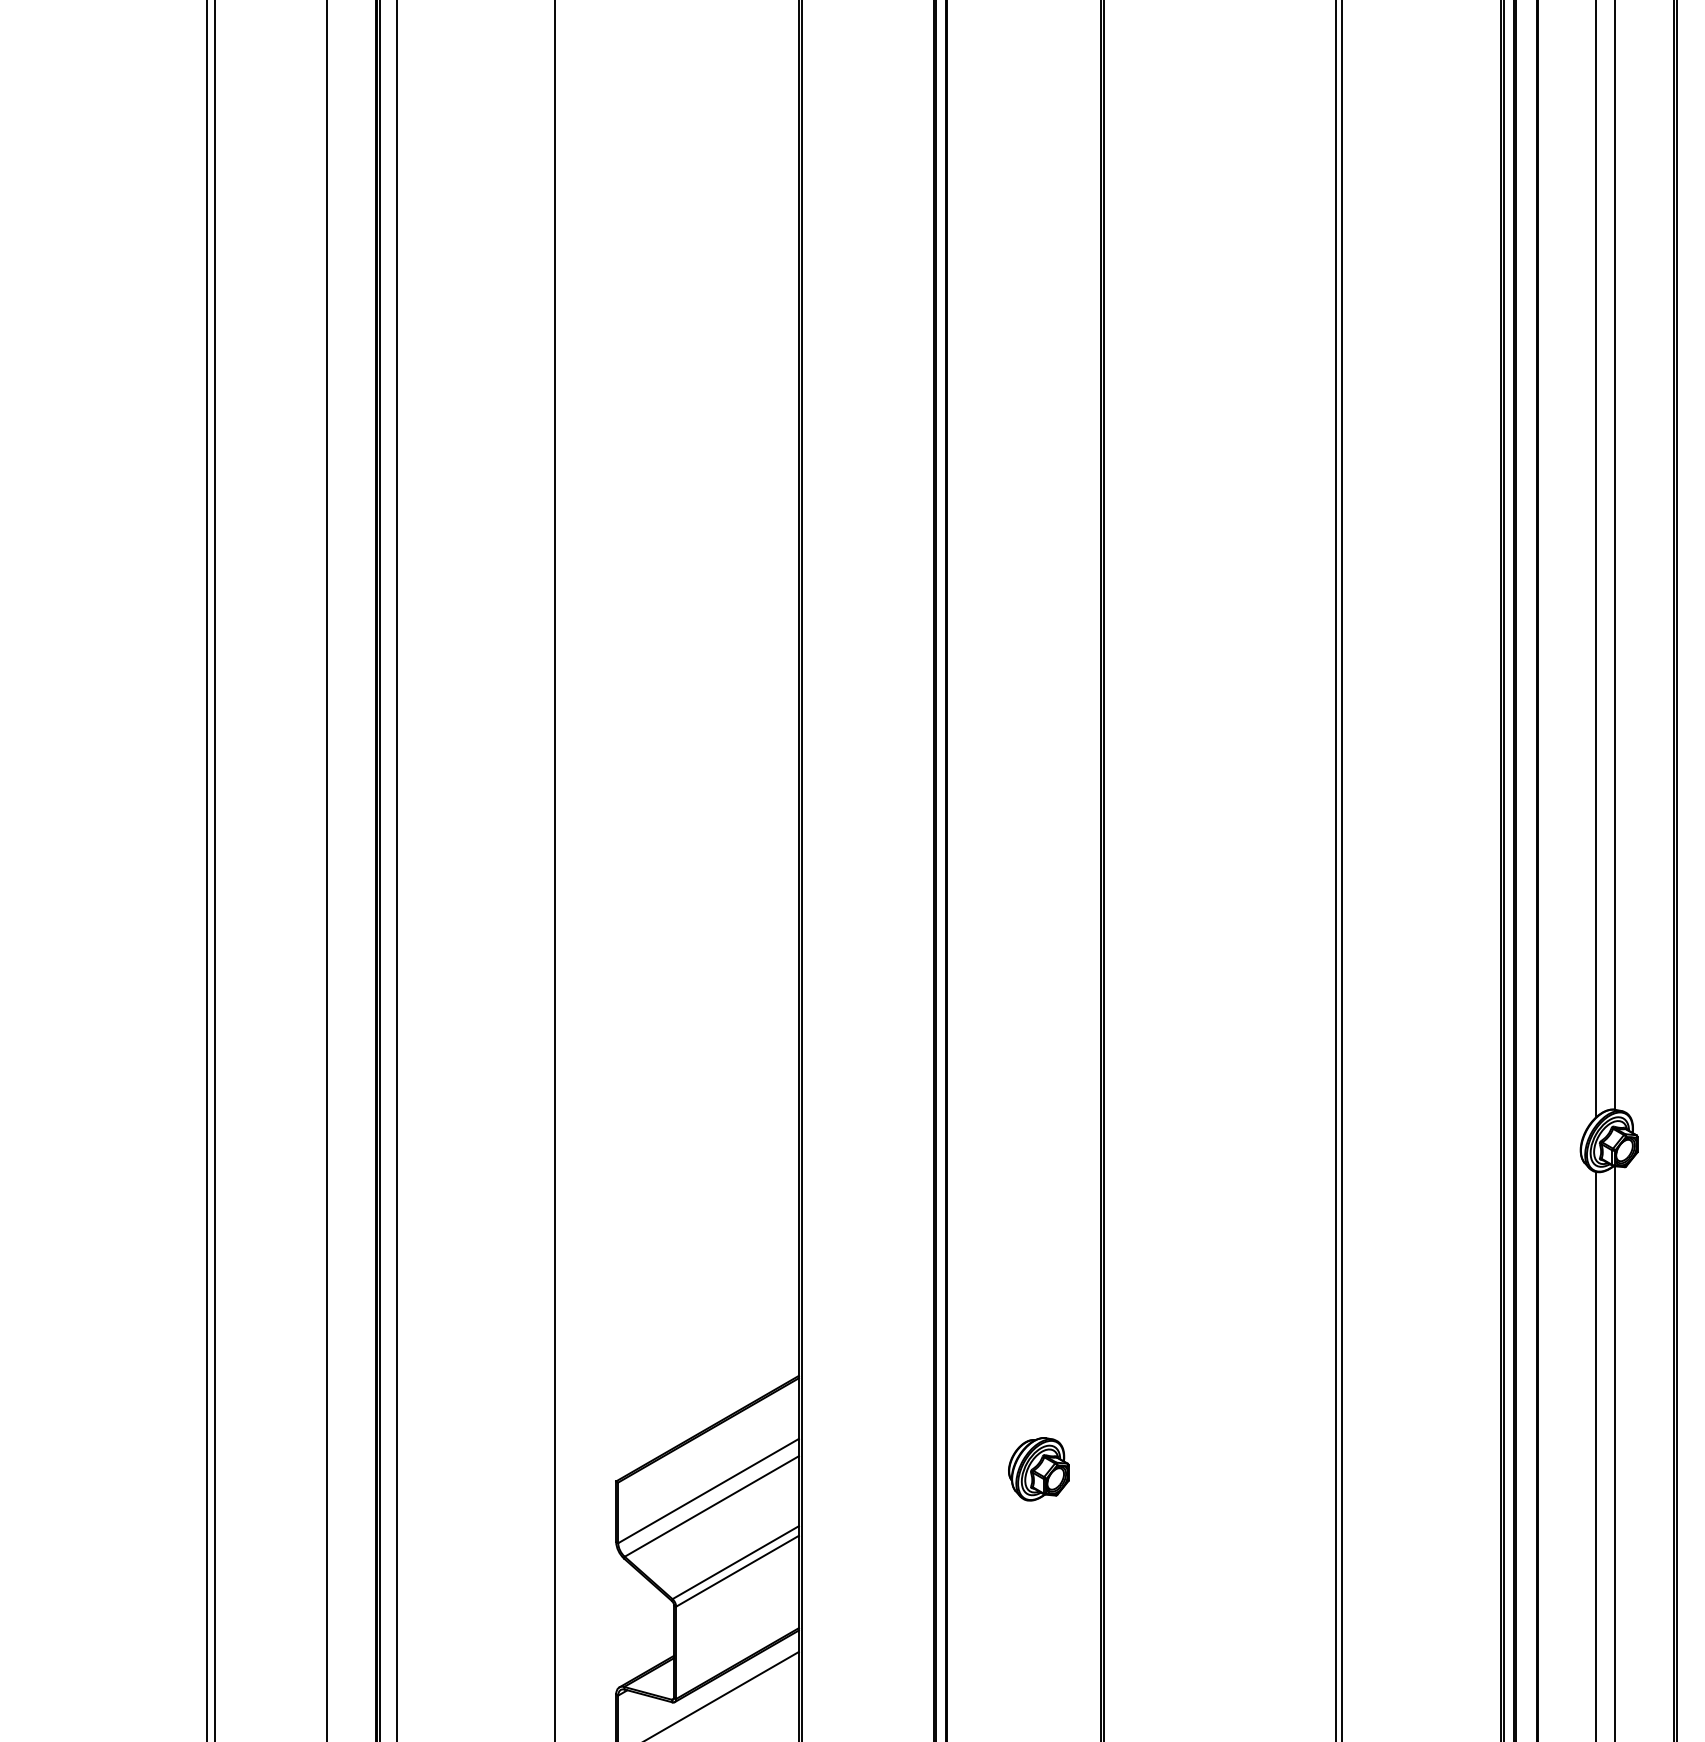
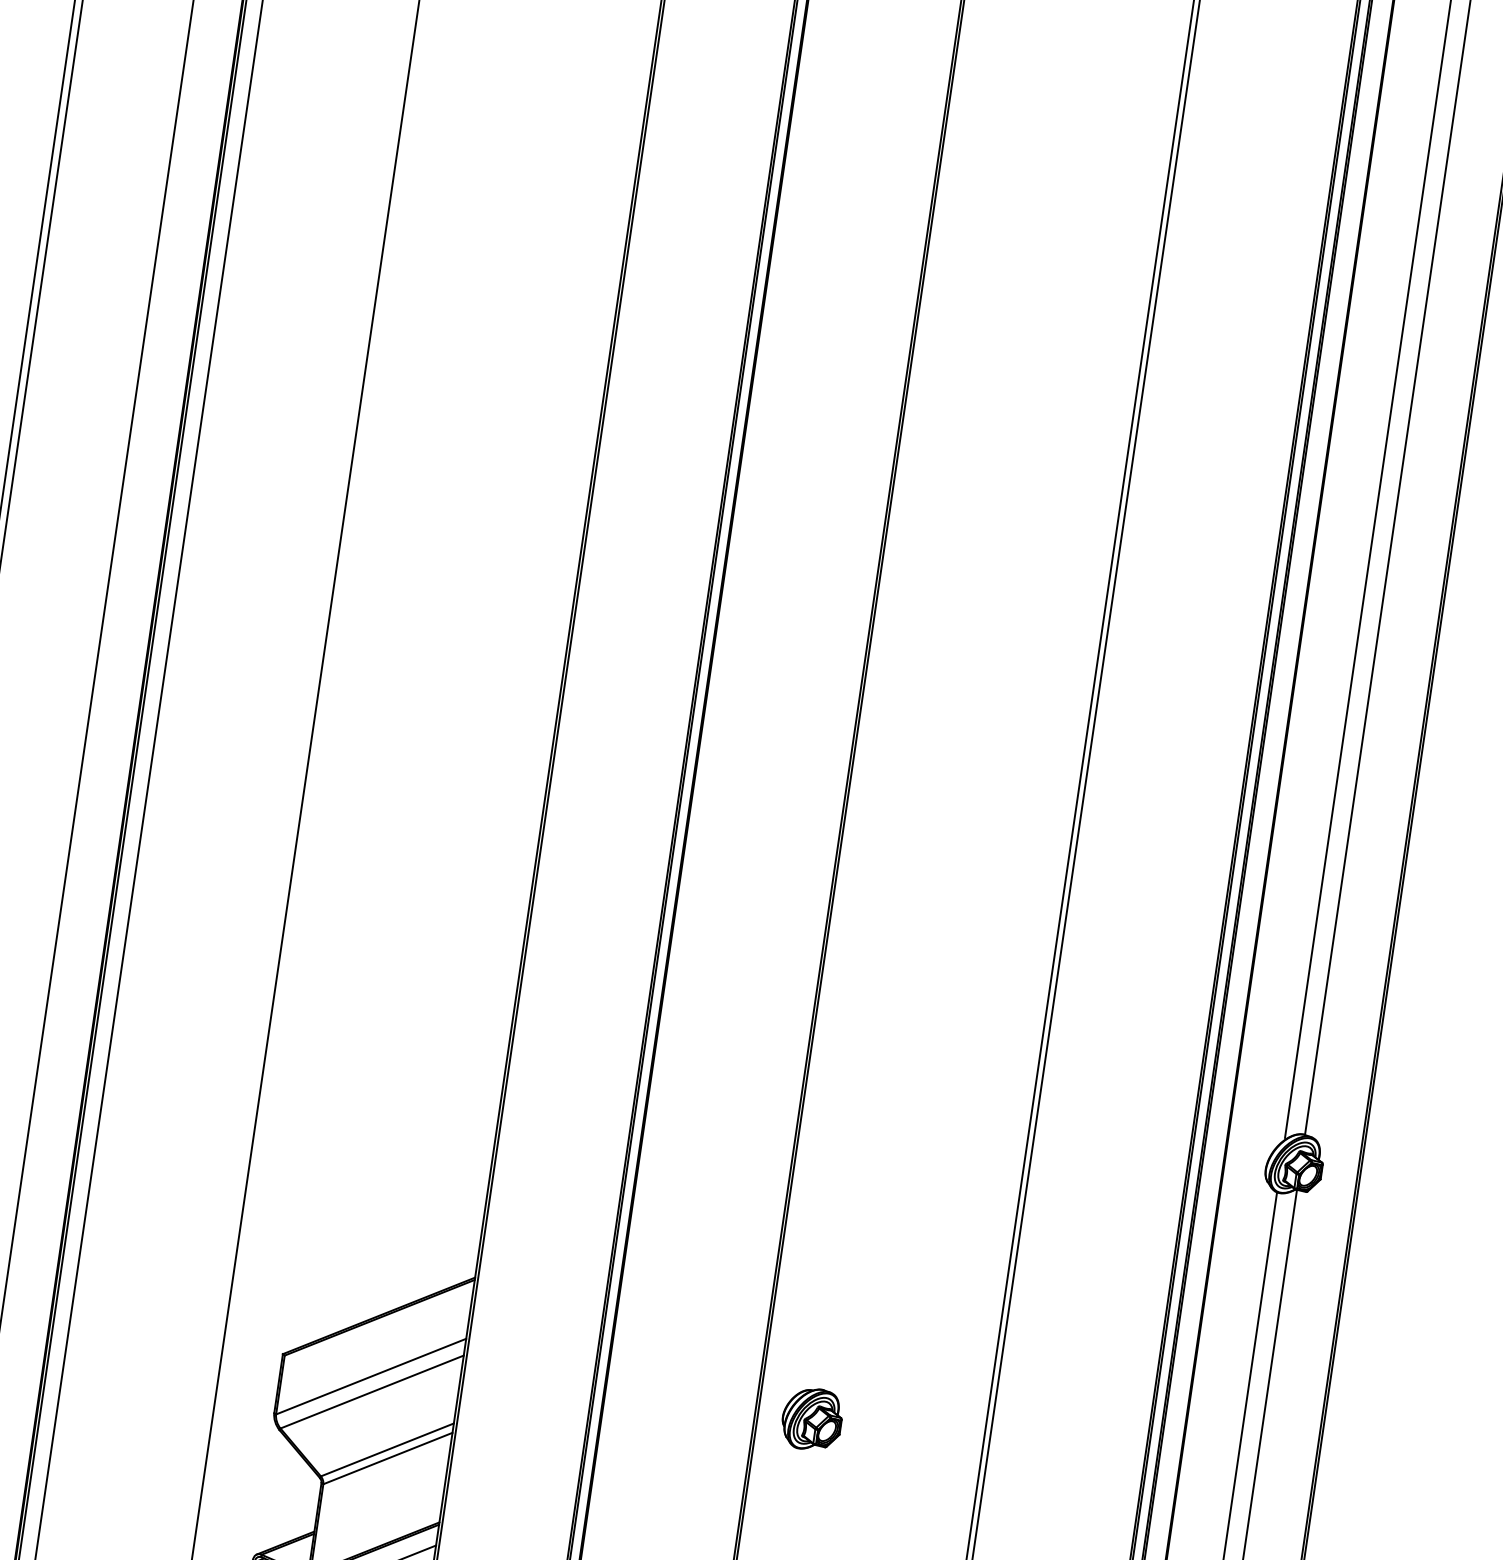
part: (1038, 1469) -> (811, 1419), moved

